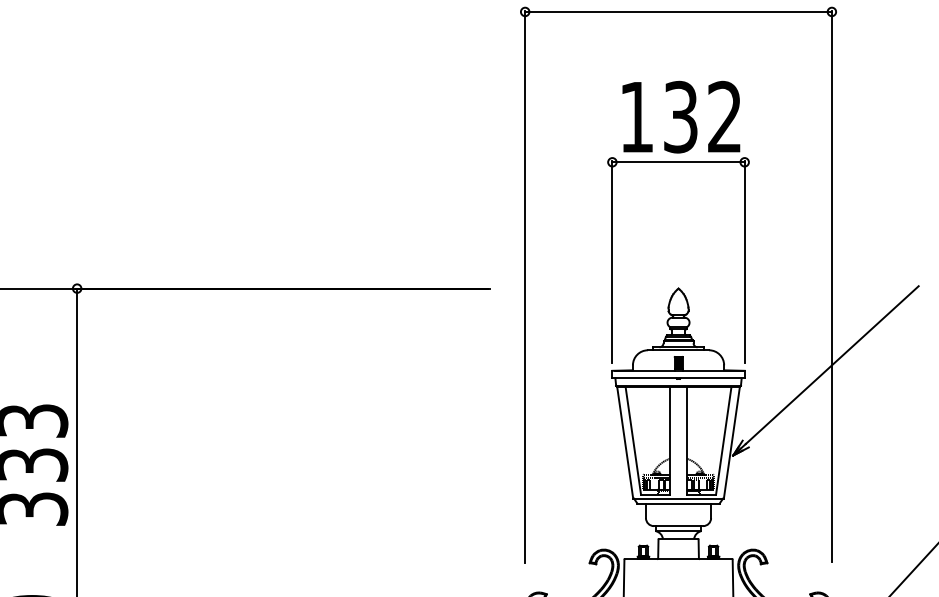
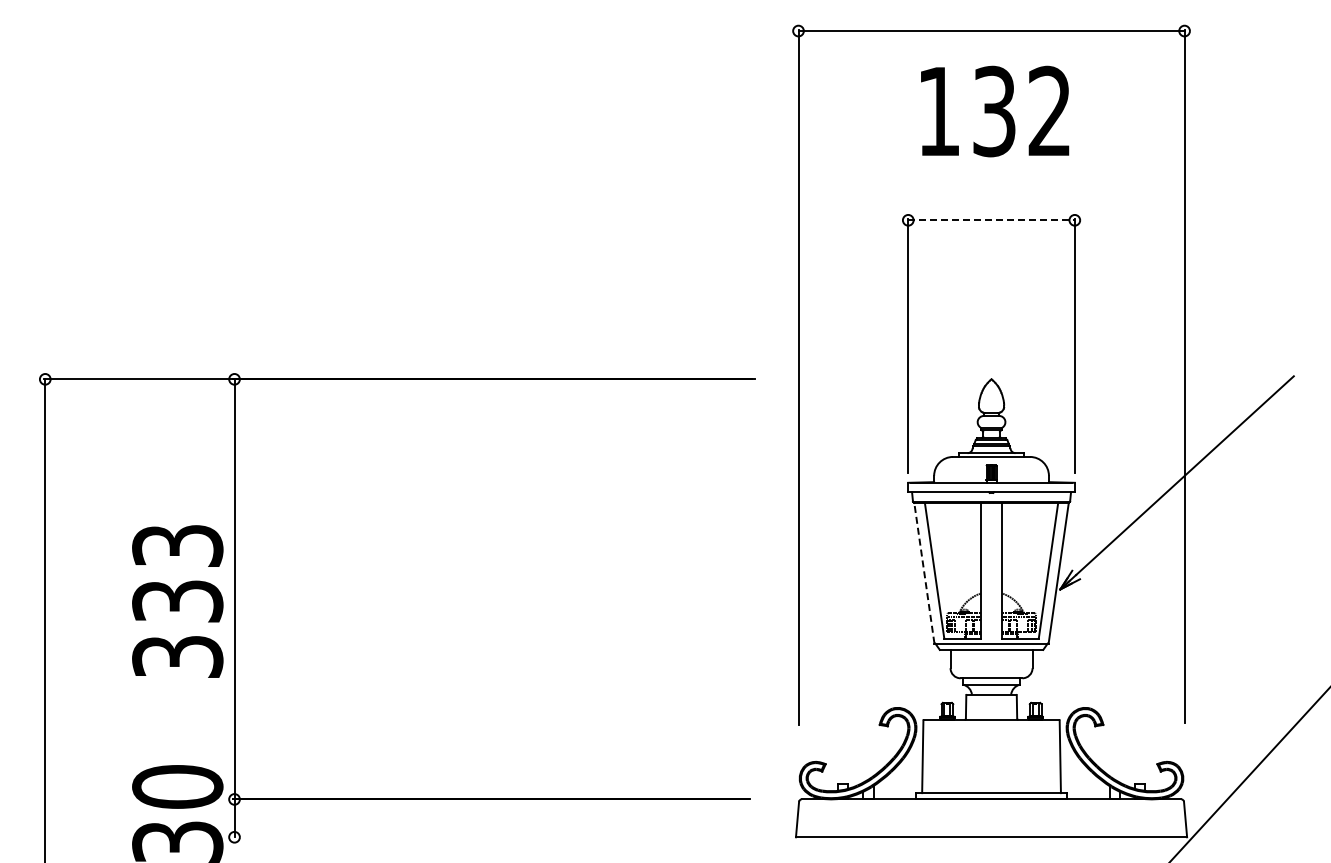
text: (681, 117) -> (995, 111), moved
line: (679, 162) -> (992, 220), solid -> dashed
line: (625, 442) -> (924, 572), solid -> dashed

